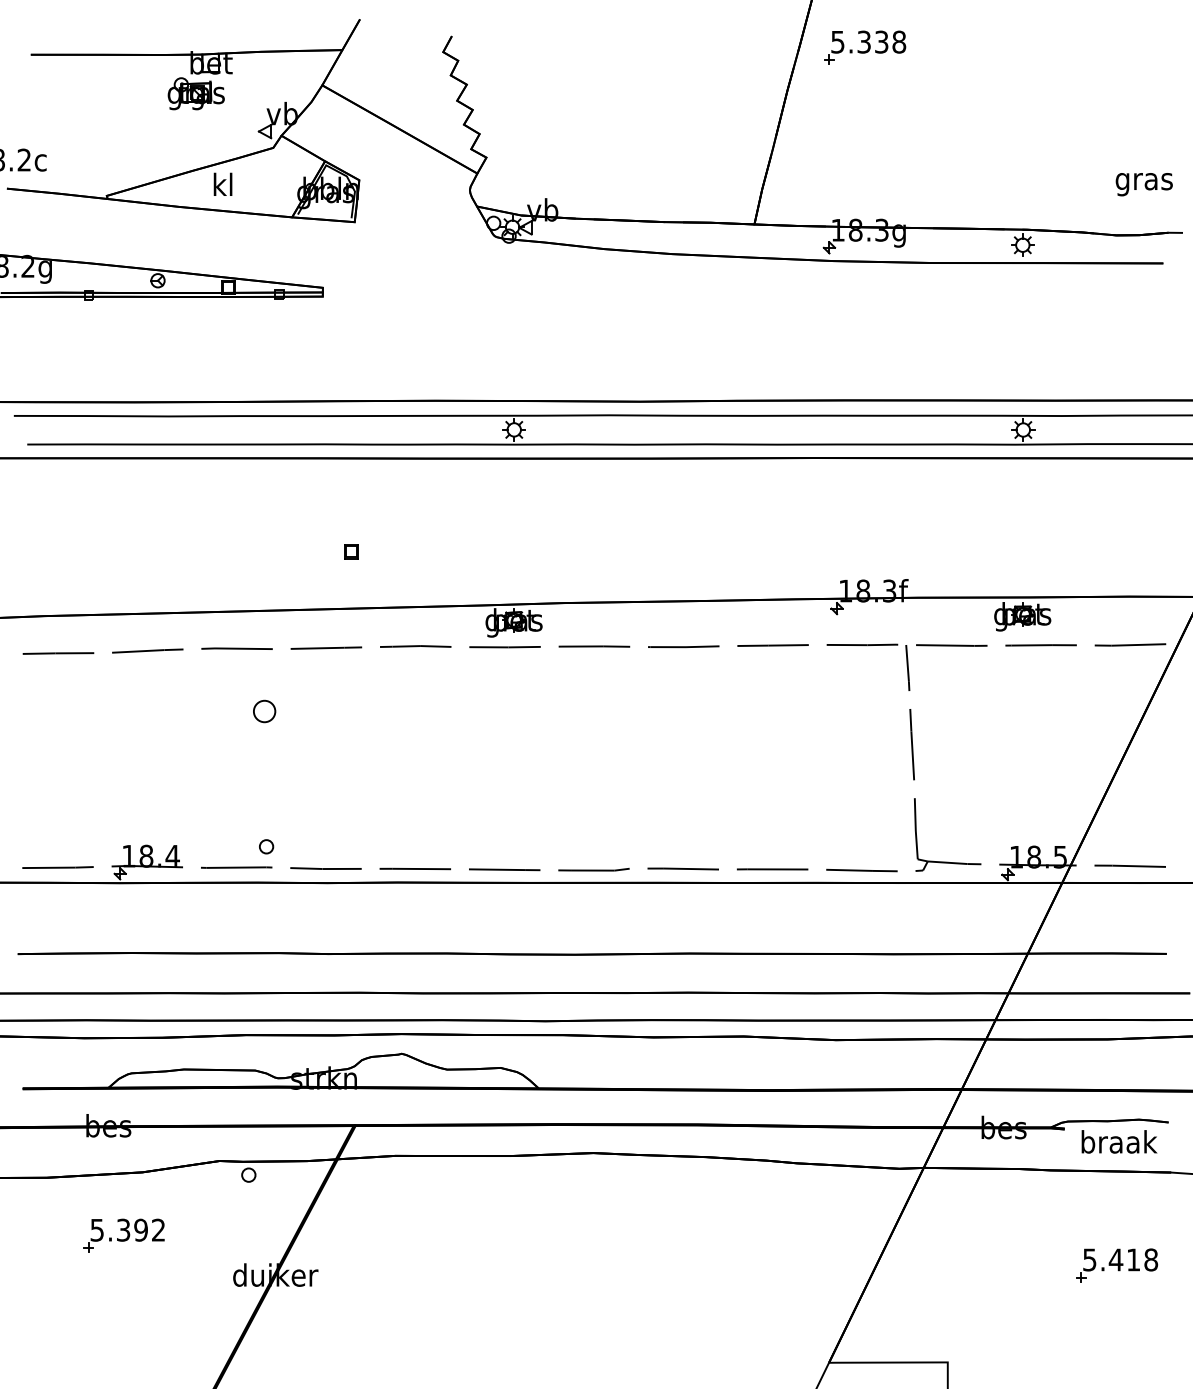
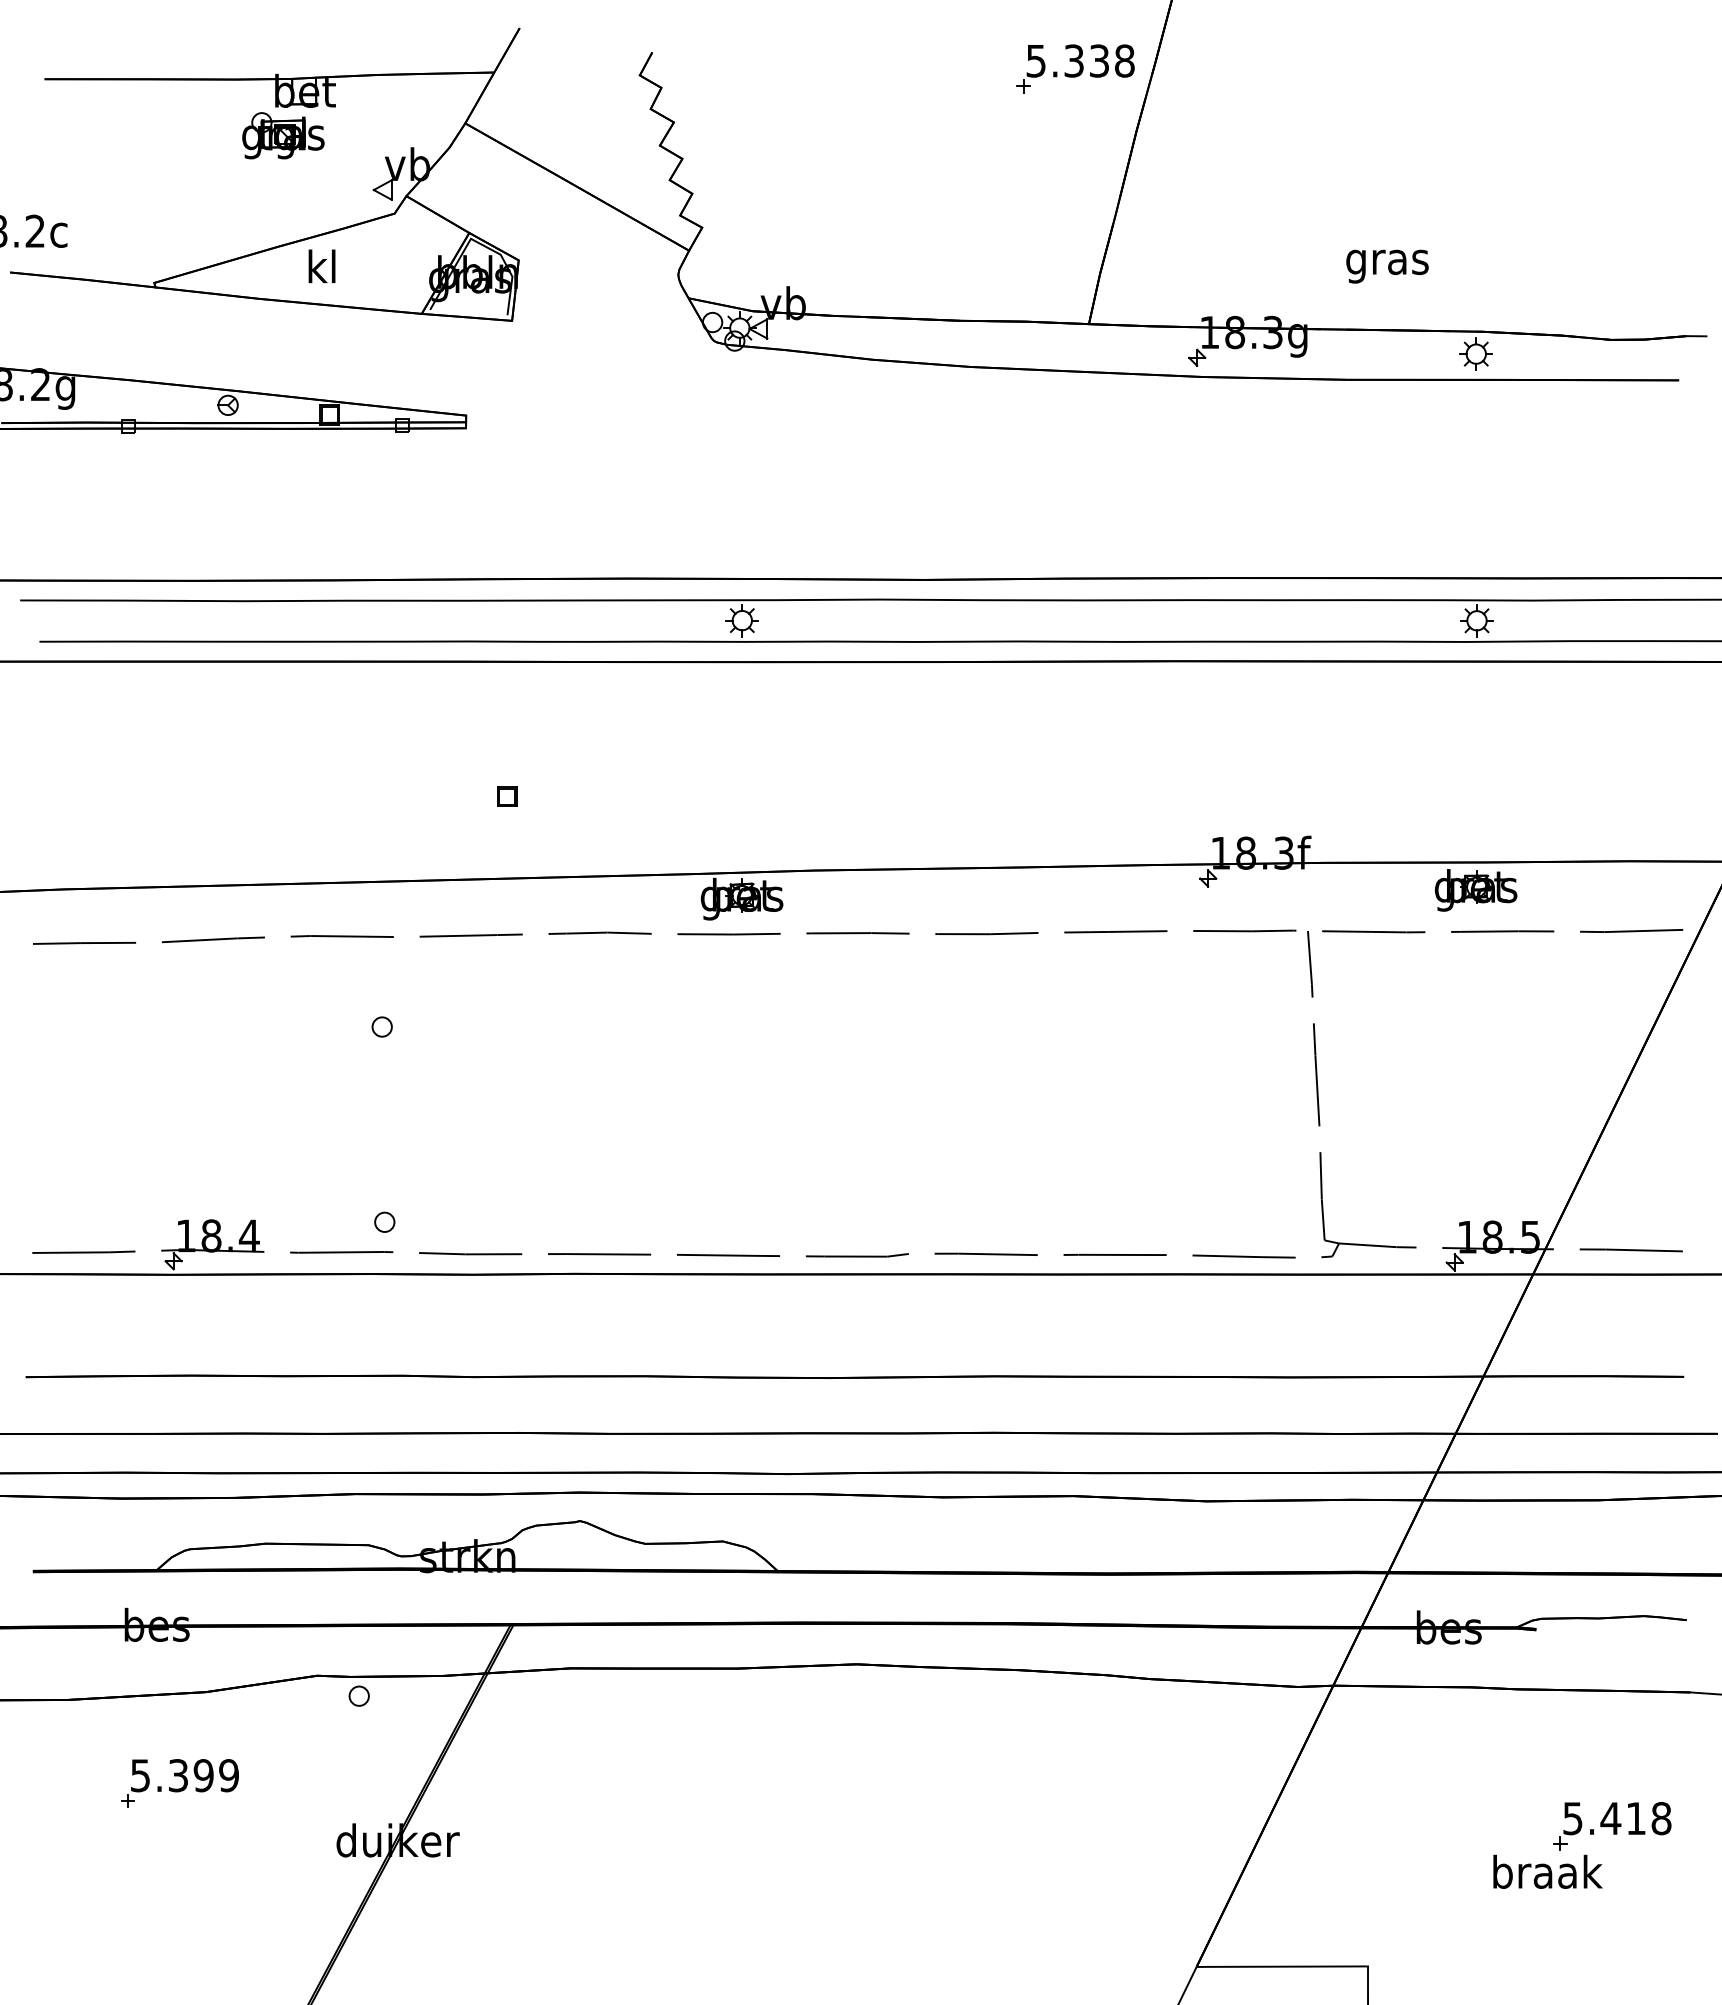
part: (865, 47) -> (1076, 68), moved
text: (1143, 184) -> (1386, 266), moved
part: (264, 711) -> (381, 1027), size x0.62
text: (1119, 1141) -> (1547, 1871), moved
text: (158, 1229) -> (228, 1774), 5.392 -> 5.399

